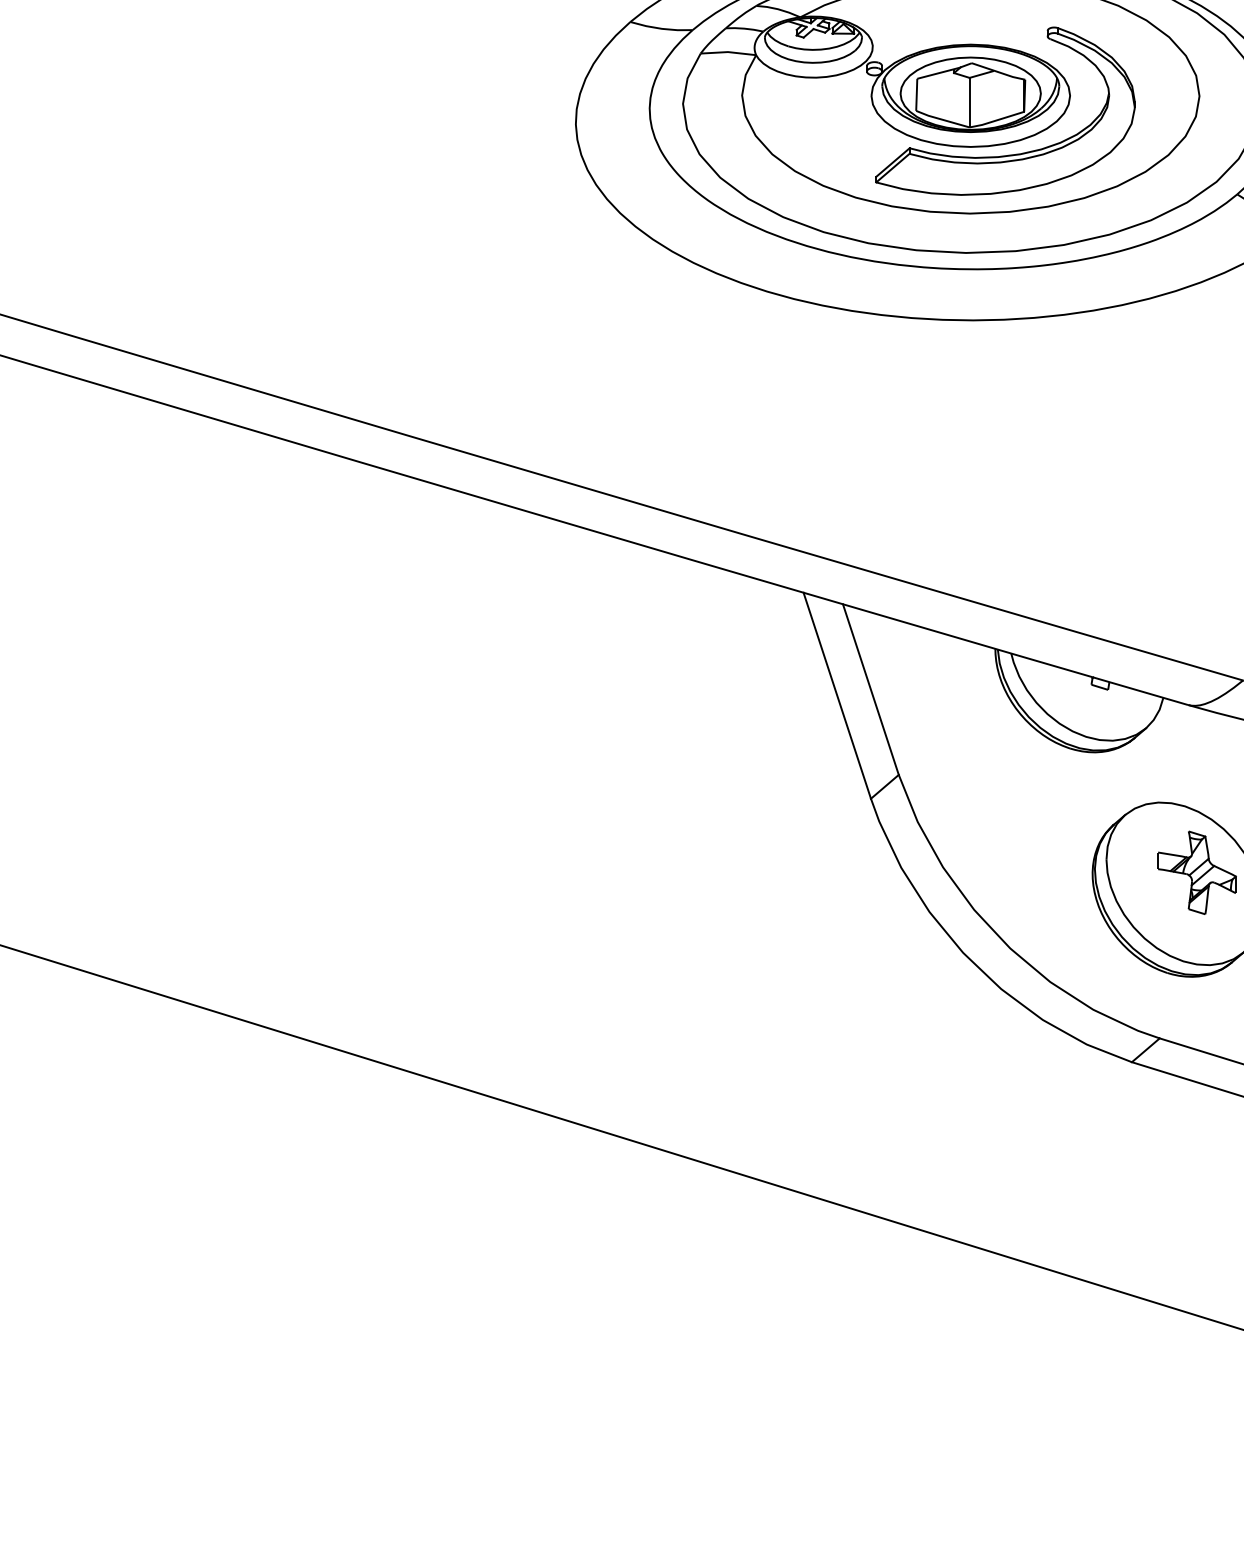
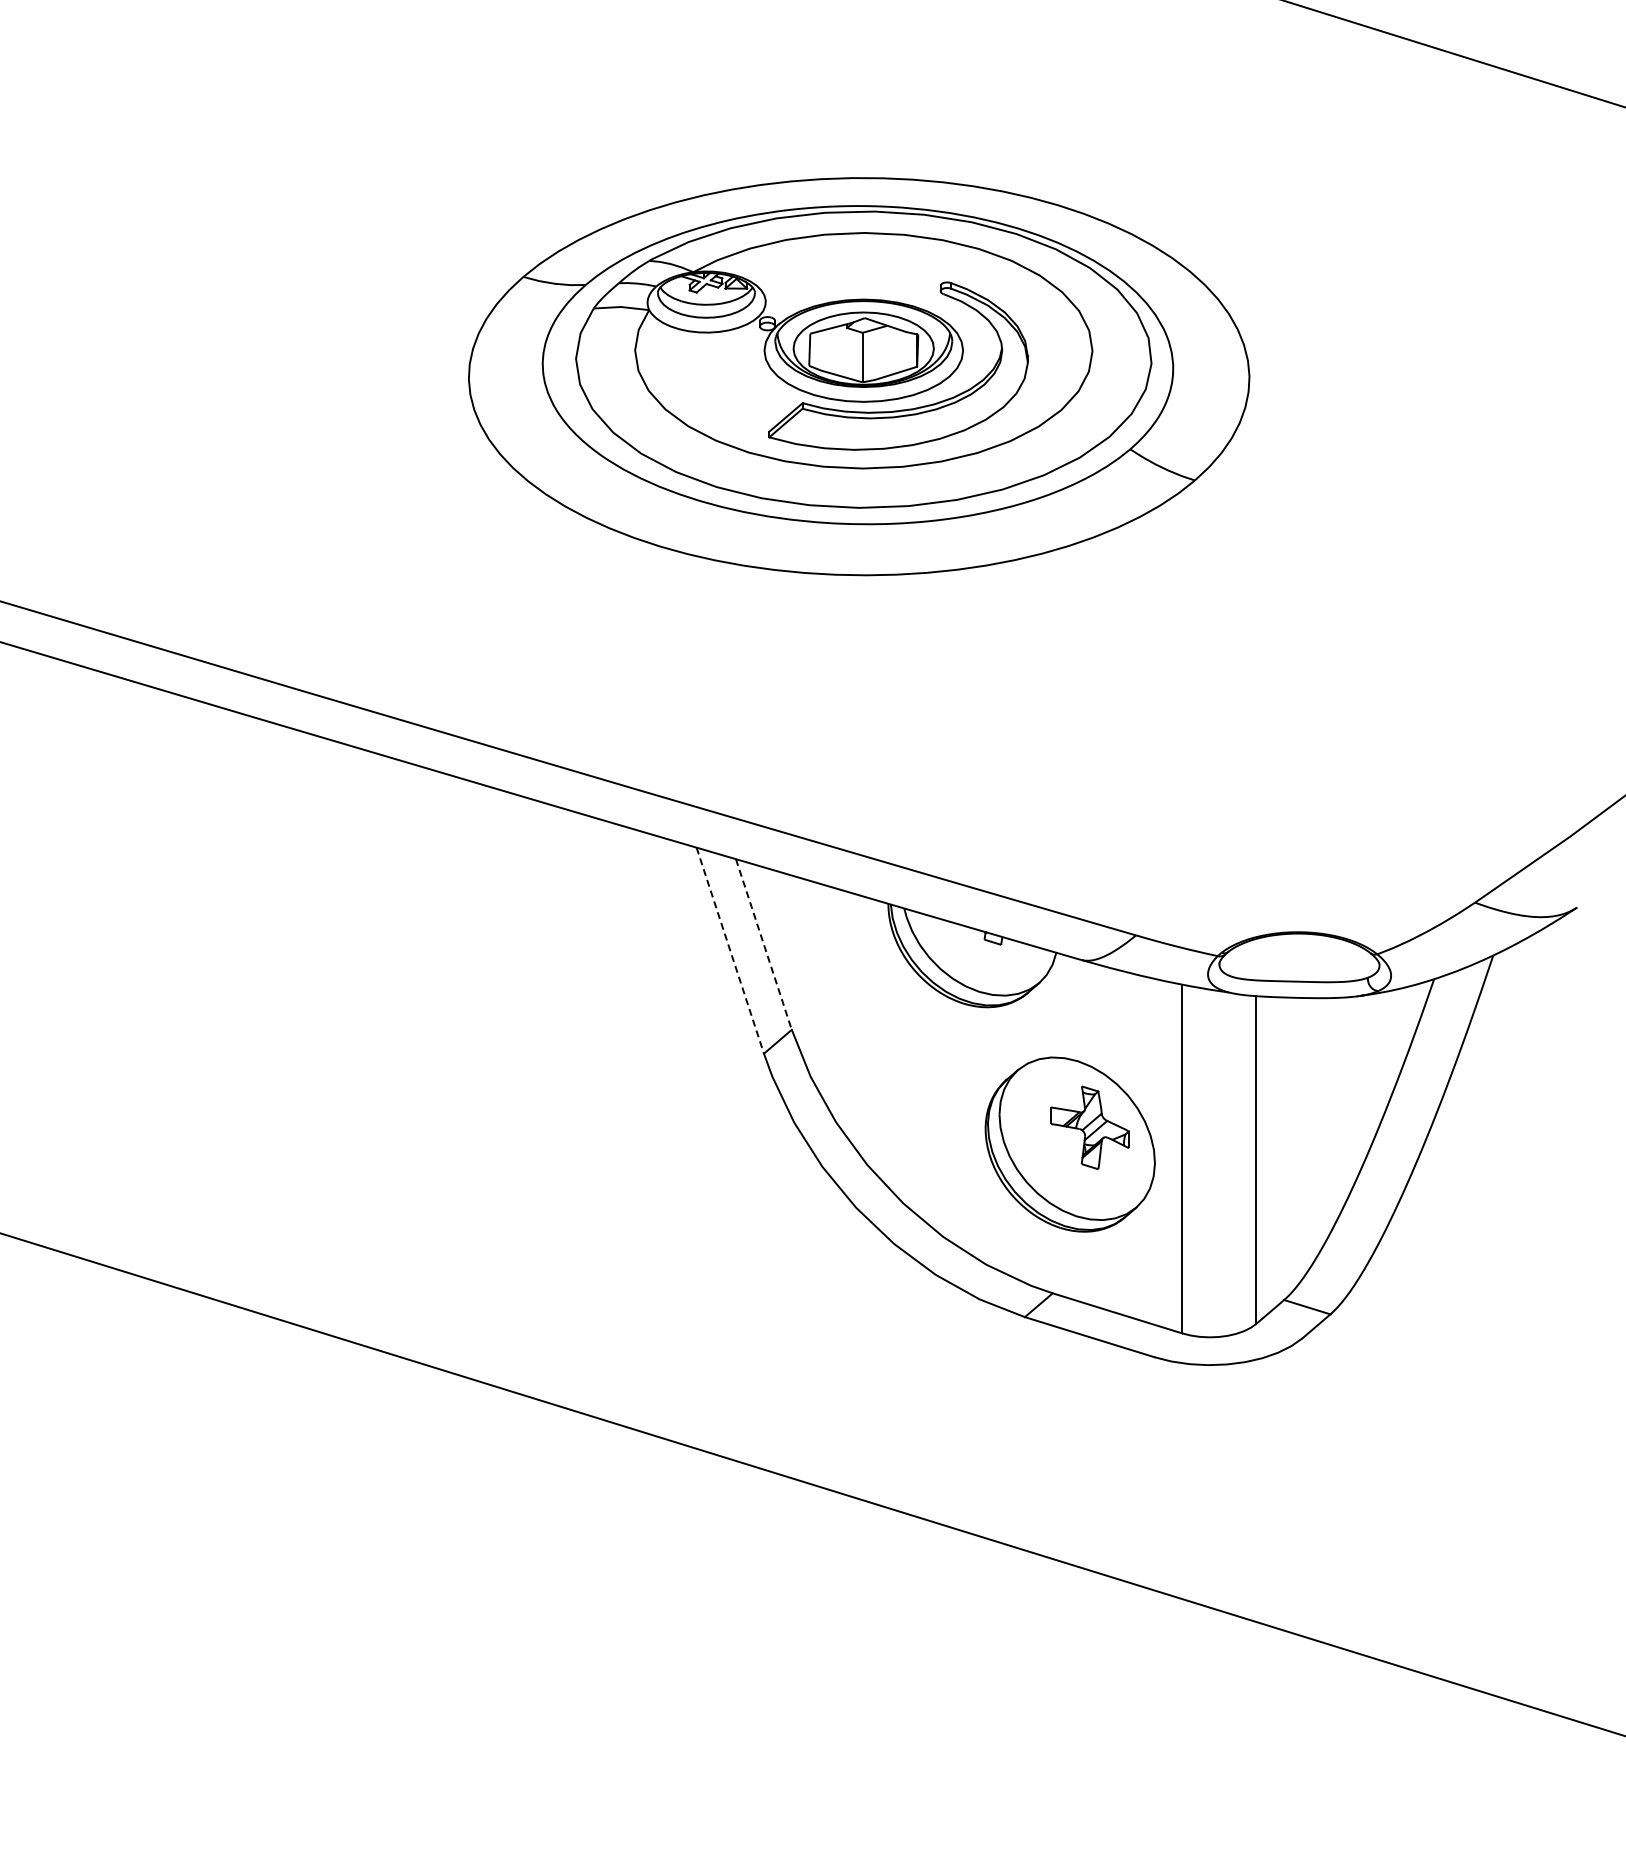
line: (870, 689) -> (763, 944), solid -> dashed
line: (837, 696) -> (730, 951), solid -> dashed

